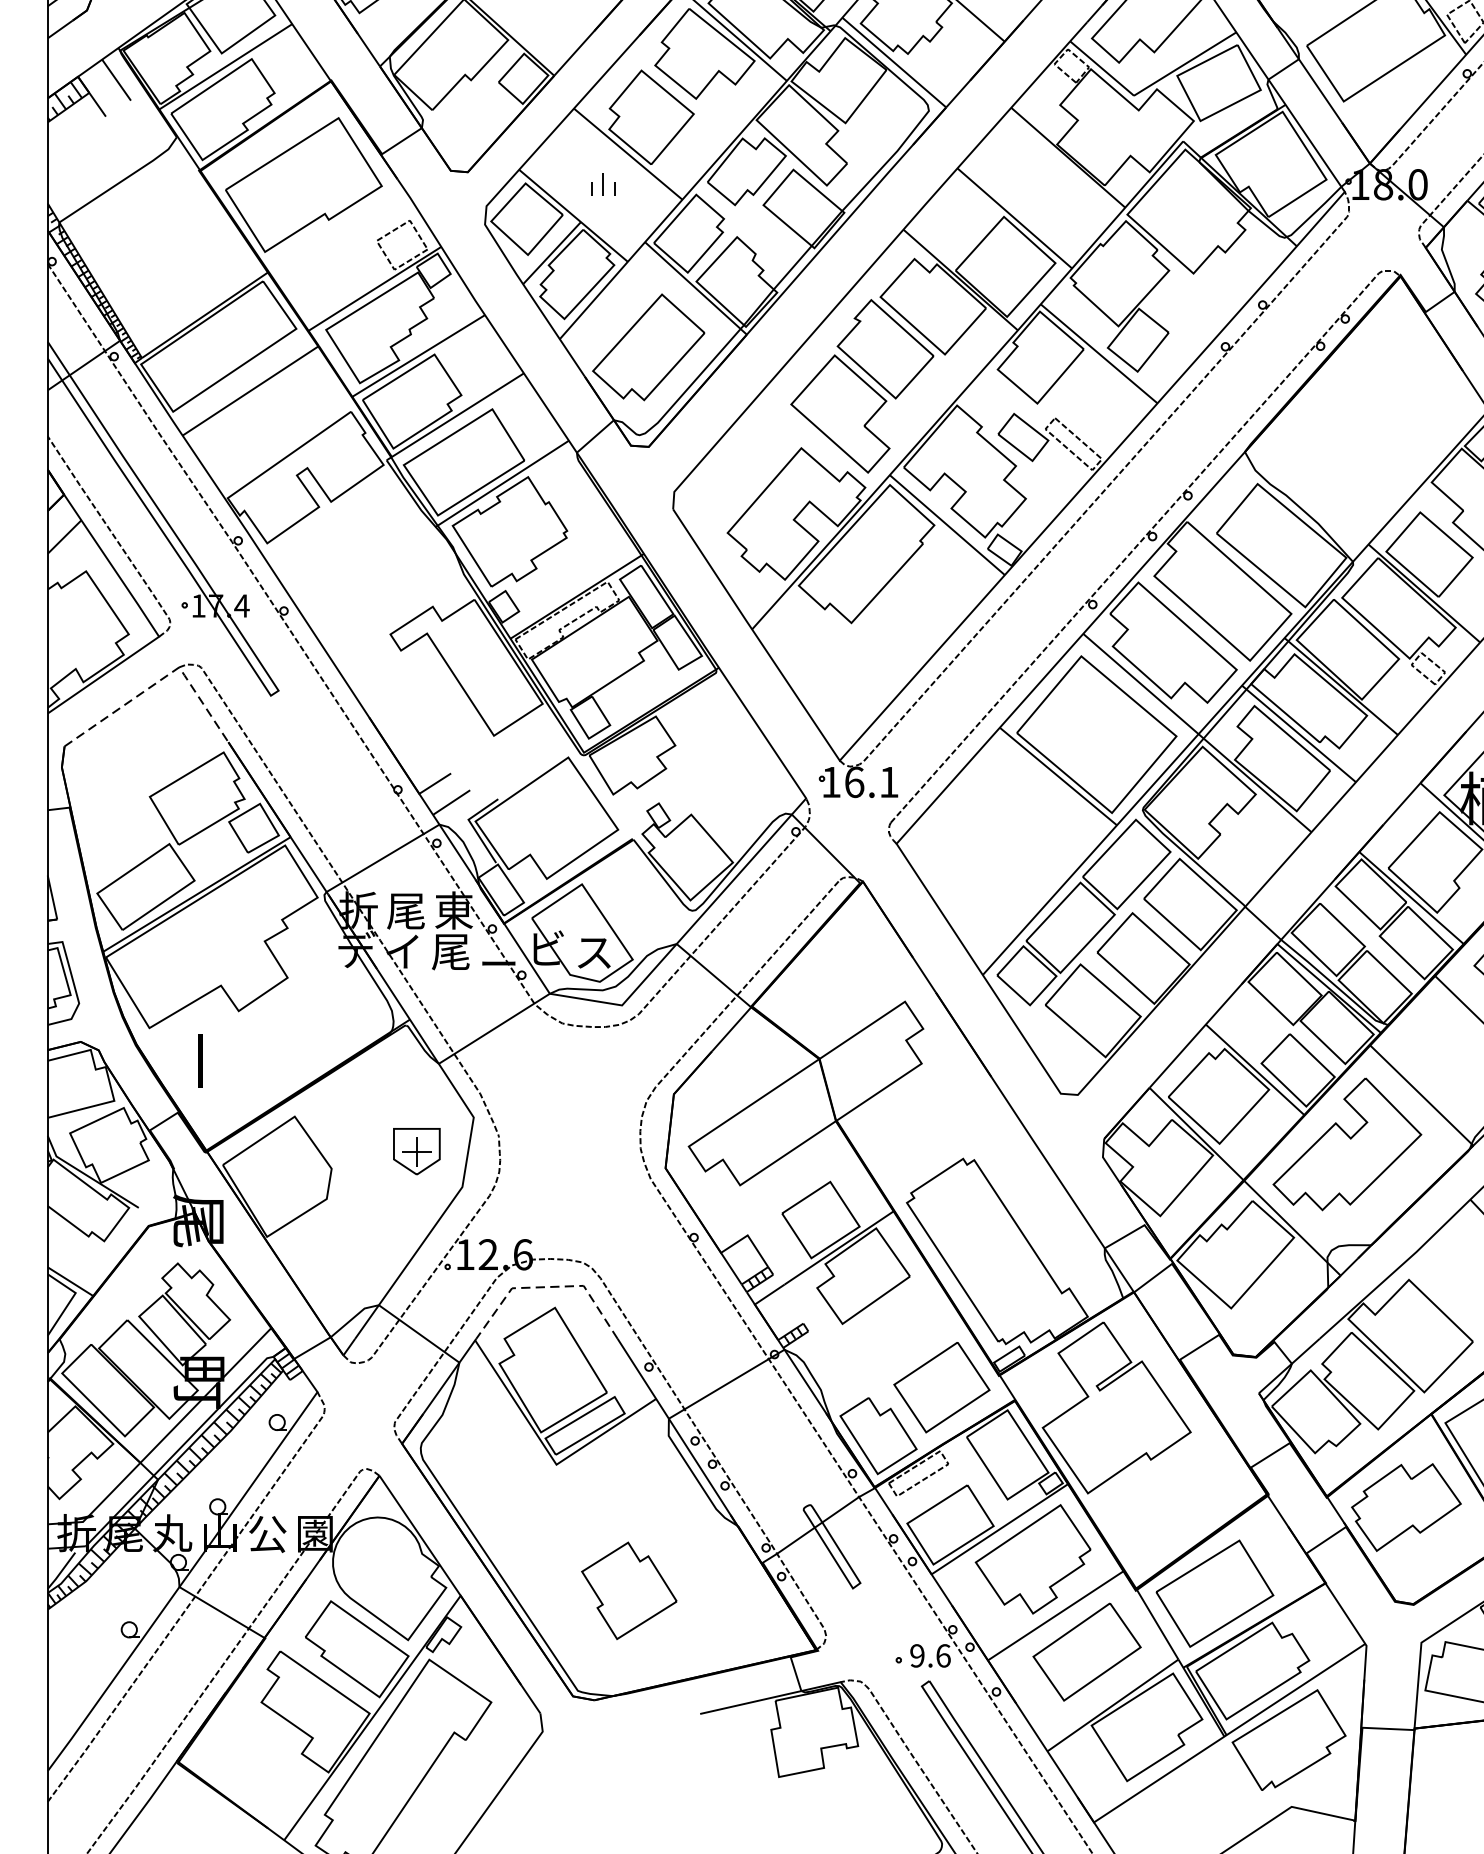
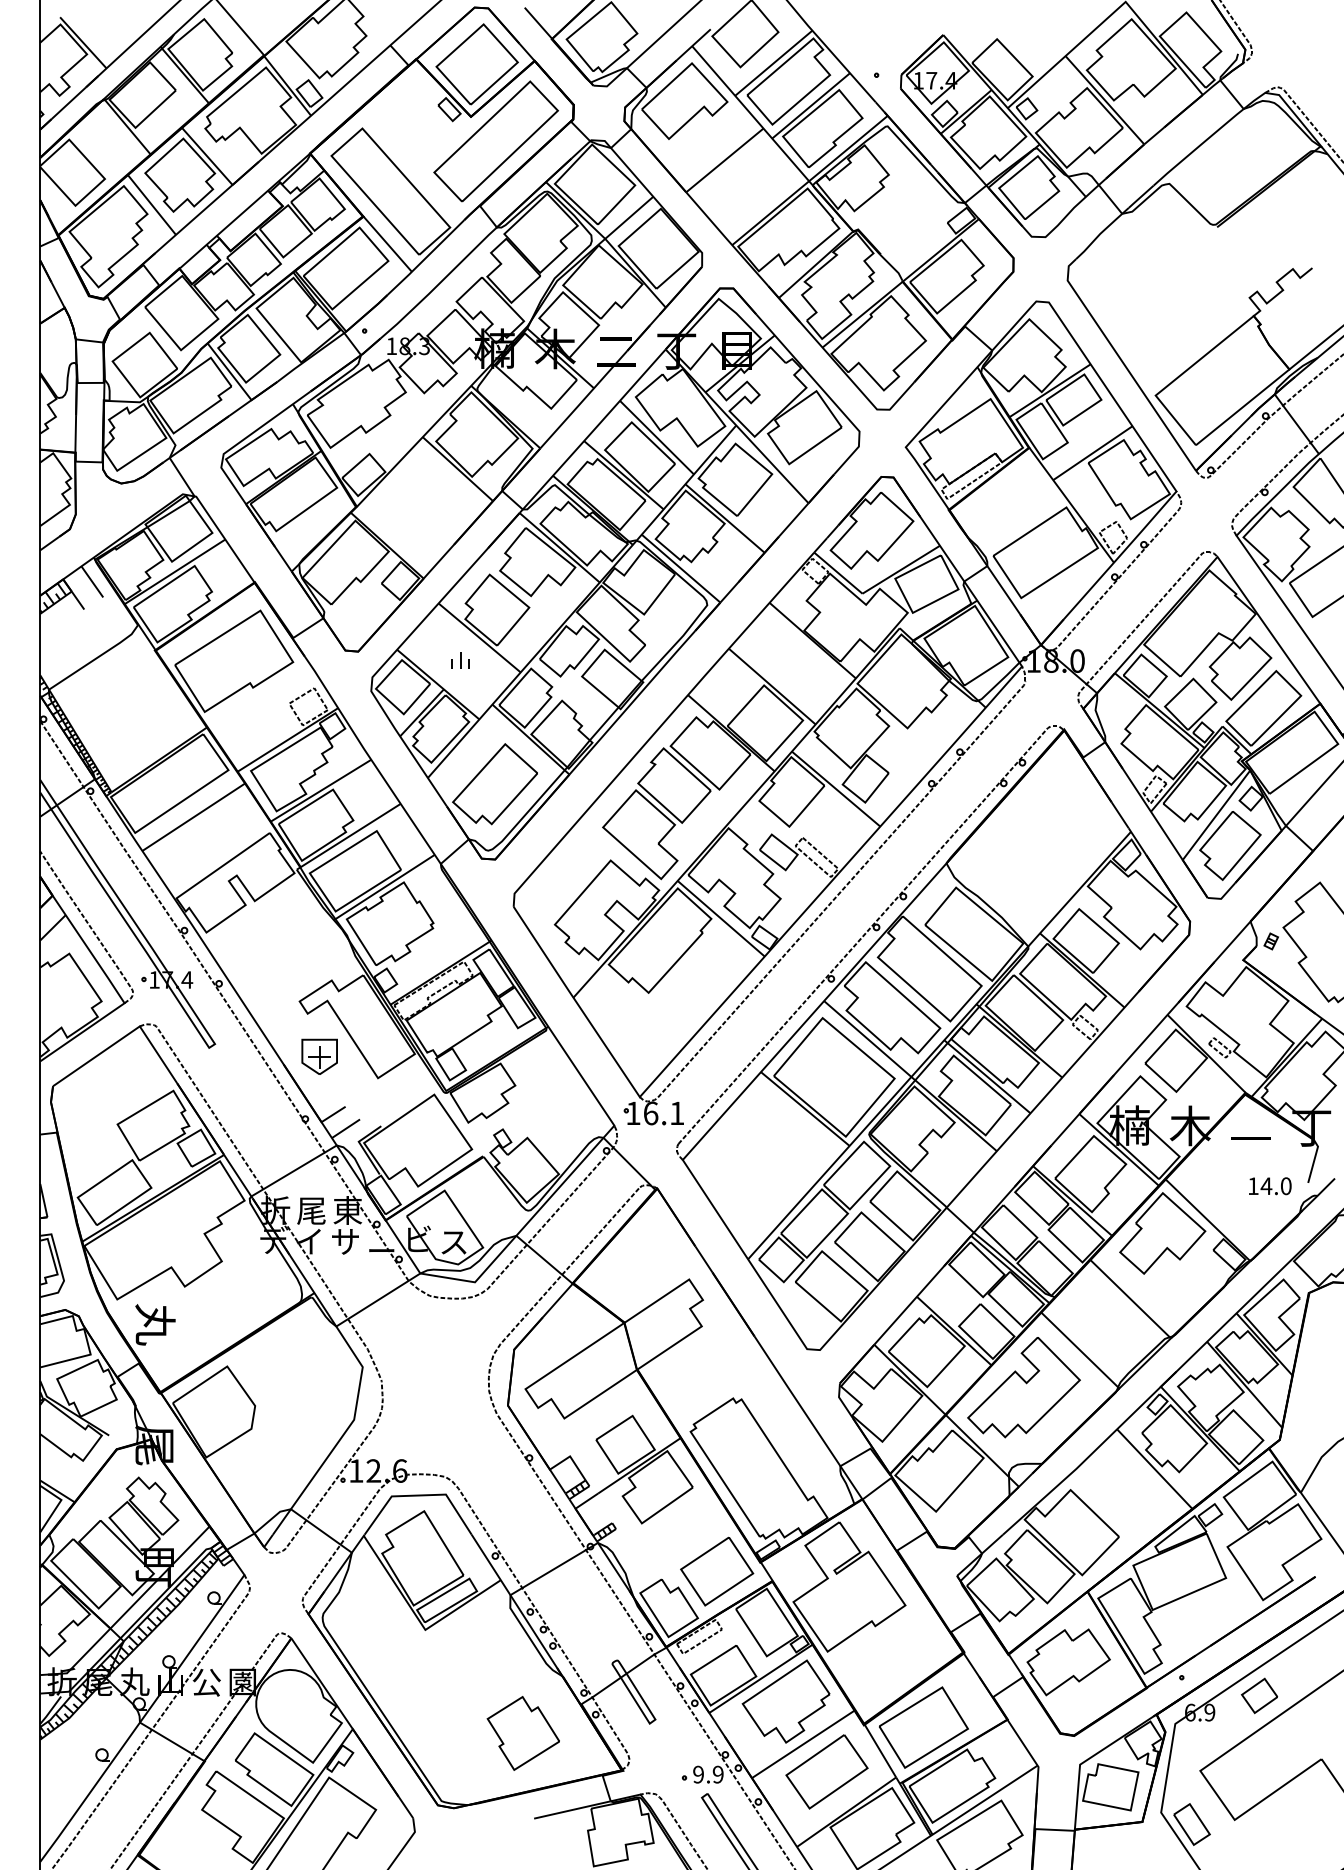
line: (160, 680) -> (125, 1036), dashed -> solid
text: (450, 951) -> (345, 1241), 尾 -> サ
text: (199, 1061) -> (155, 1324), 一 -> 丸
part: (416, 1150) -> (319, 1056), moved
line: (548, 1287) -> (419, 1495), dashed -> solid
part: (628, 1590) -> (522, 1733), moved
text: (942, 1655) -> (717, 1774), 9.6 -> 9.9

